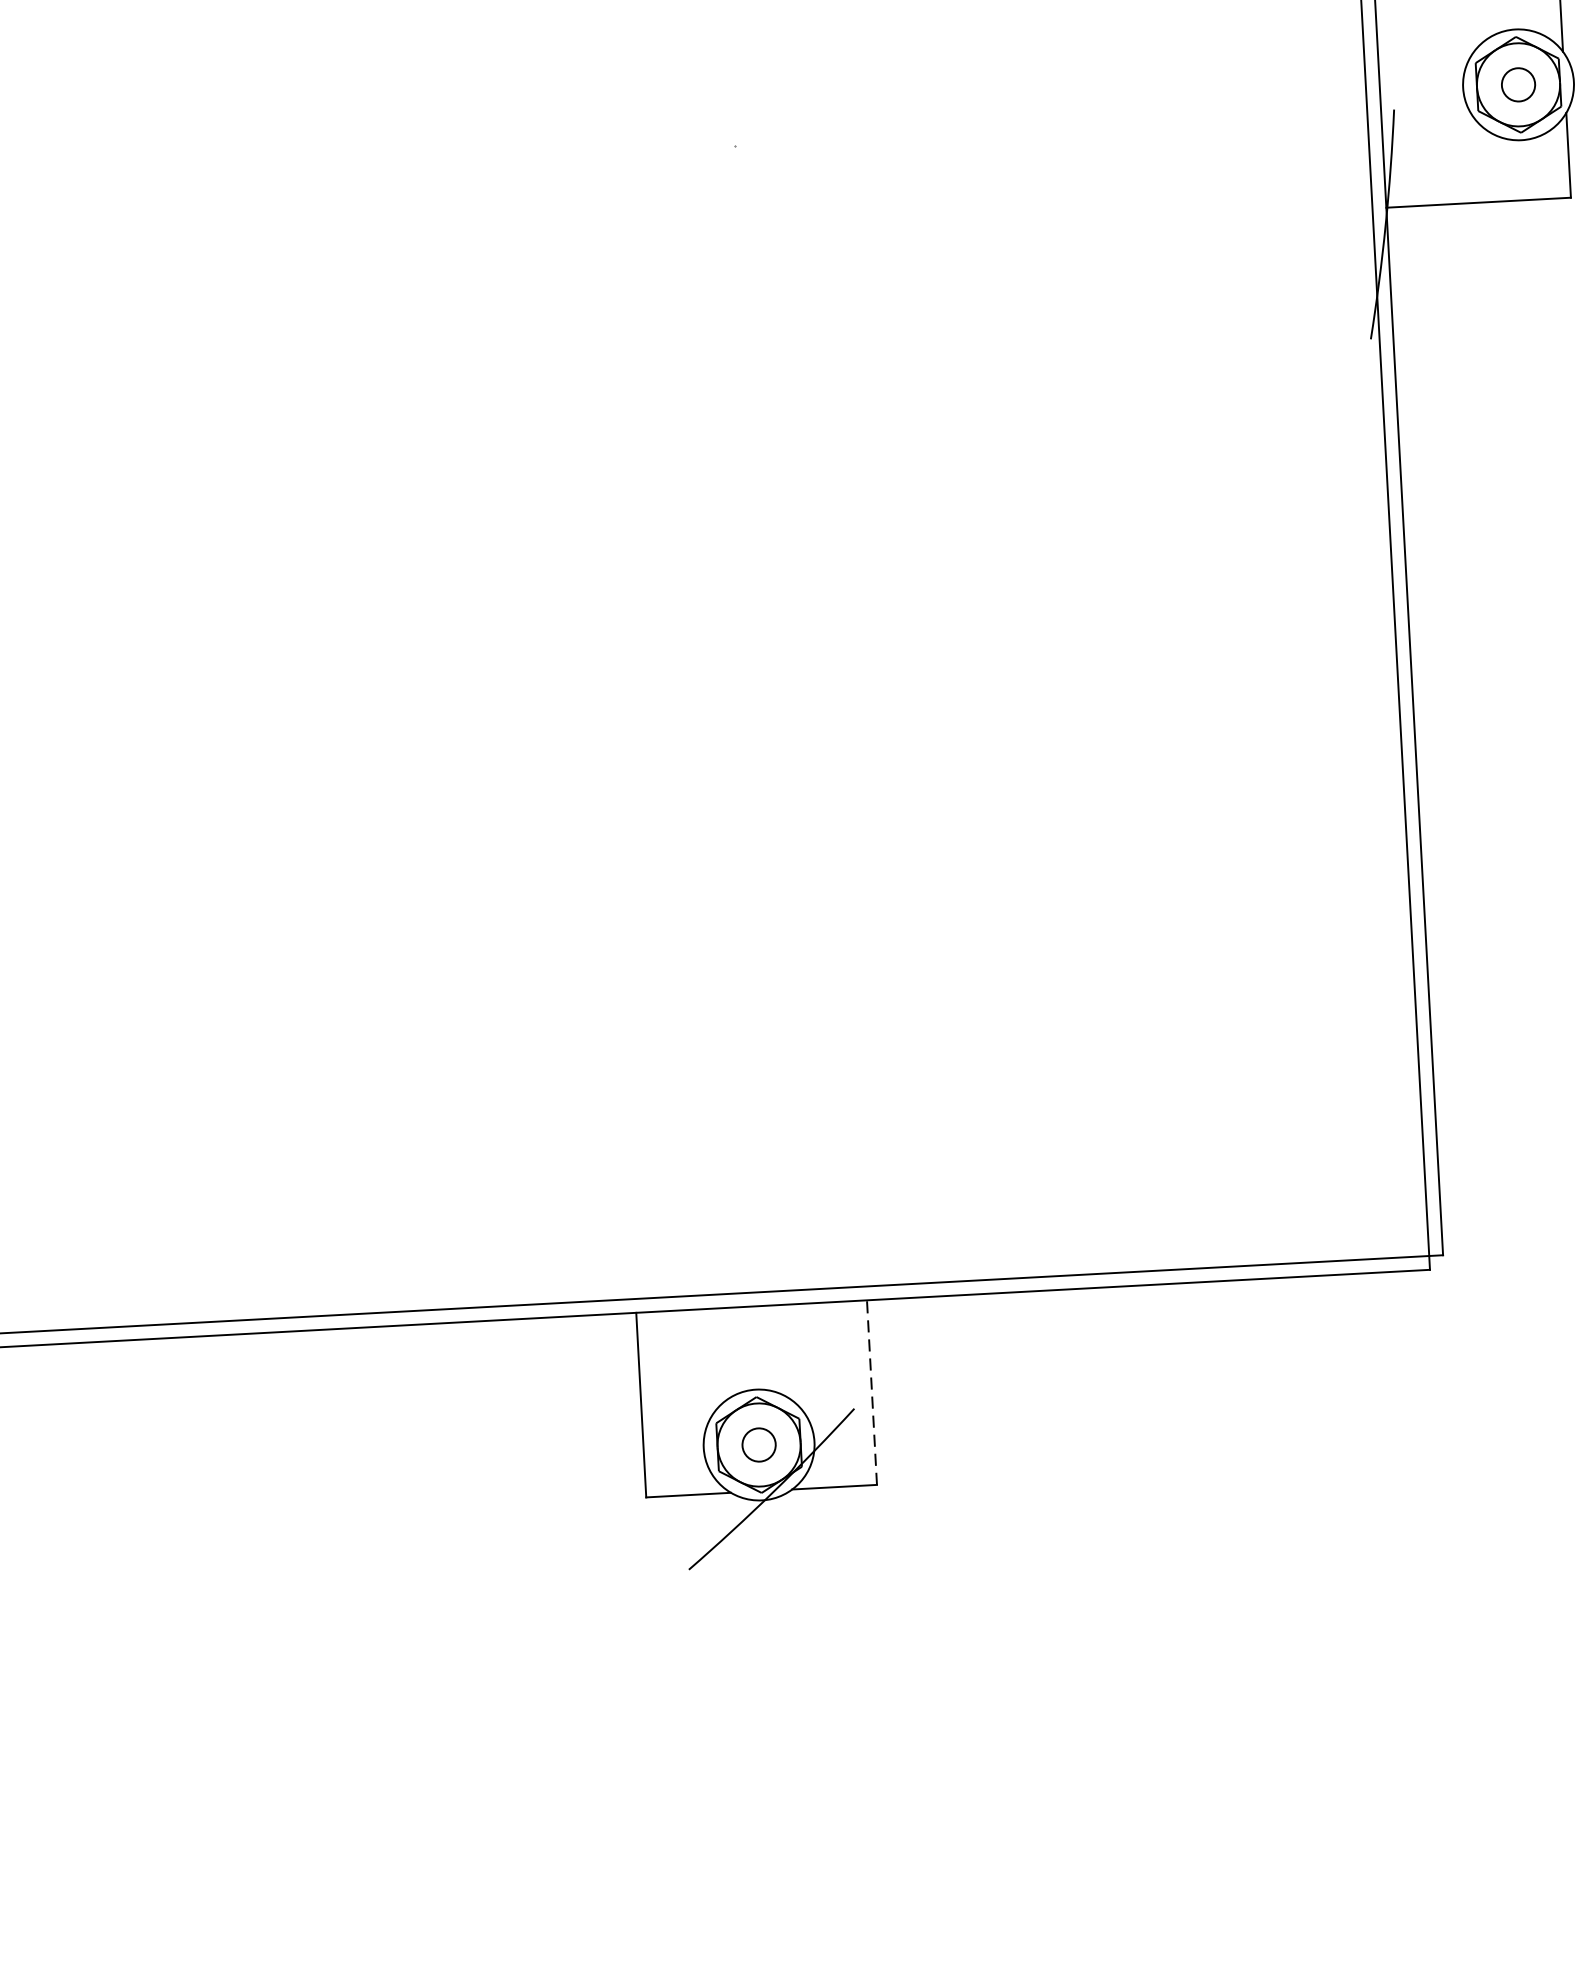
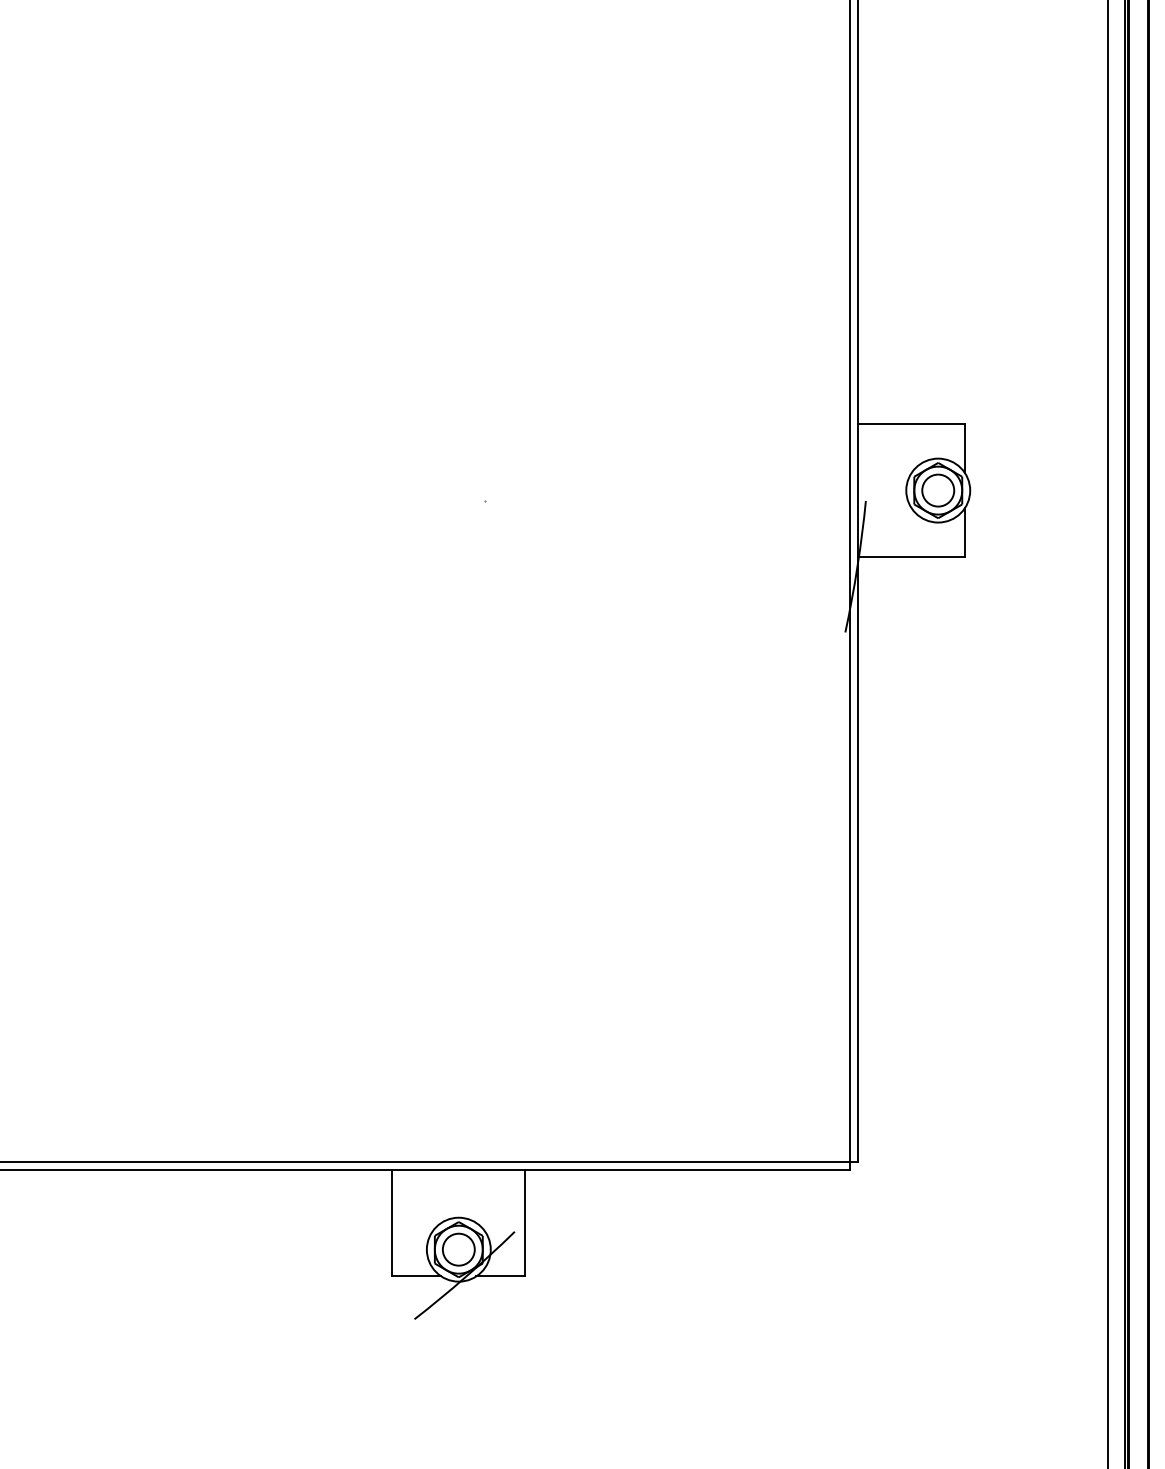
circle: (1518, 84) -> (938, 490), size x1.67
line: (872, 1391) -> (525, 1222), dashed -> solid
circle: (758, 1444) -> (458, 1249), size x1.67

